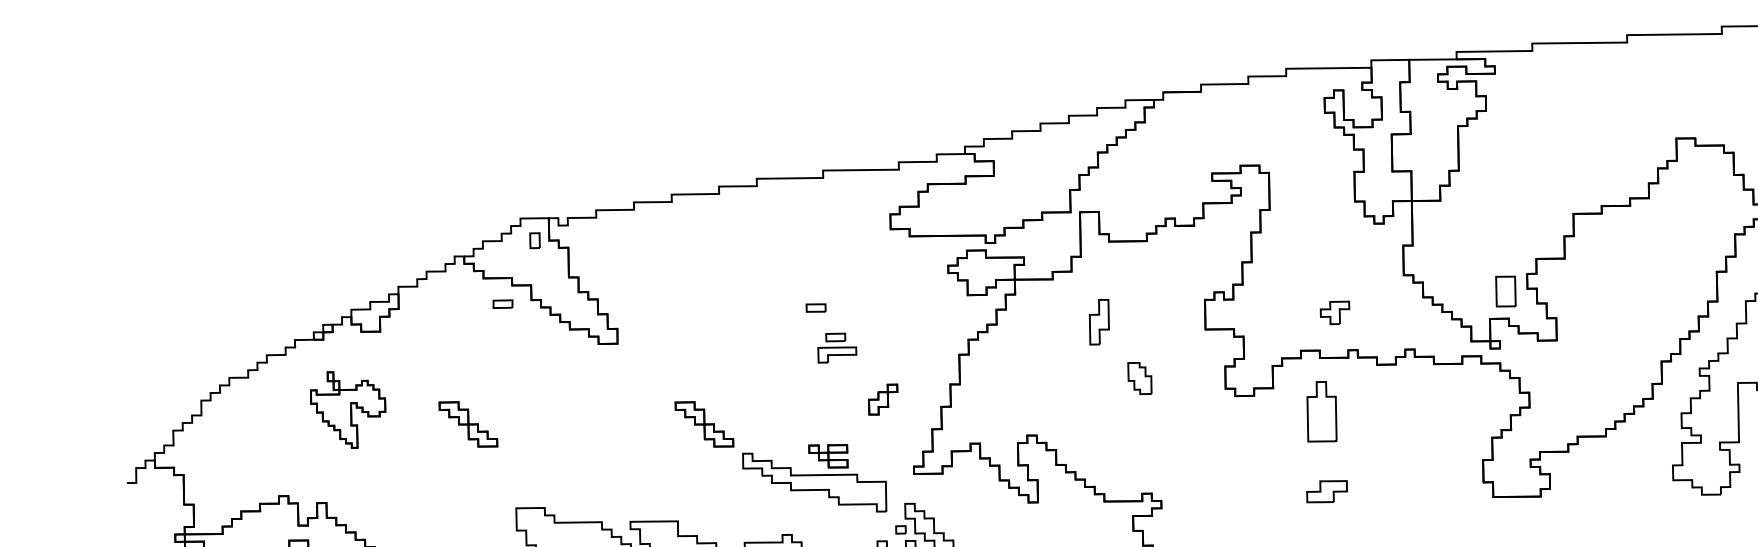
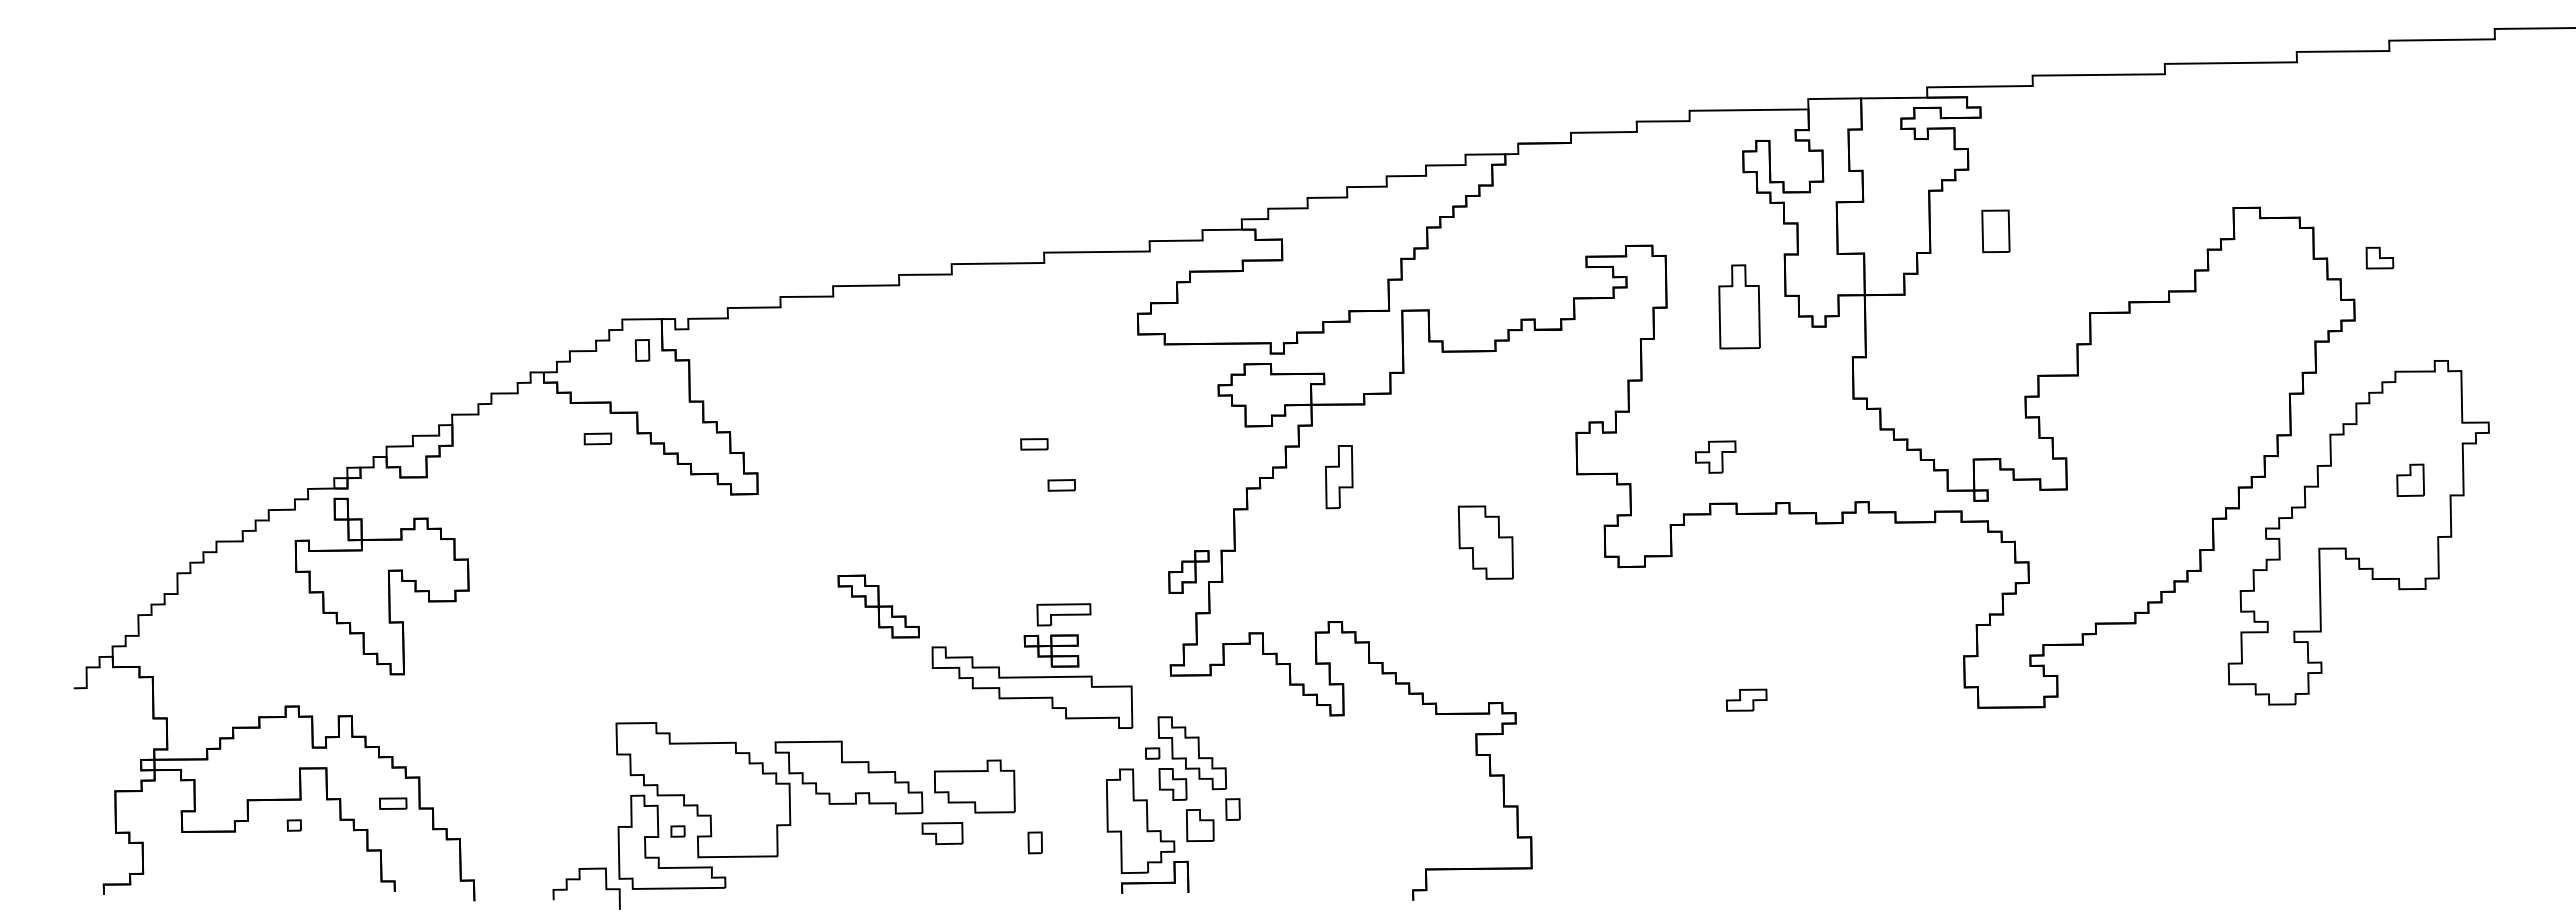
part: (1505, 291) -> (1995, 231), moved
part: (1334, 312) -> (1715, 456), moved
part: (1099, 322) -> (1339, 477), moved
part: (836, 354) -> (1063, 614), moved
part: (1139, 378) -> (1485, 542), size x1.67
part: (882, 399) -> (1188, 571), moved
part: (347, 410) -> (381, 586), size x1.67
part: (1321, 411) -> (1739, 306), moved
part: (468, 424) -> (549, 606), removed
part: (1326, 491) -> (1746, 699), size x0.71

